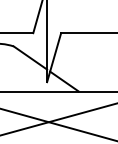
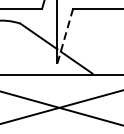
line: (54, 57) -> (65, 35), solid -> dashed

